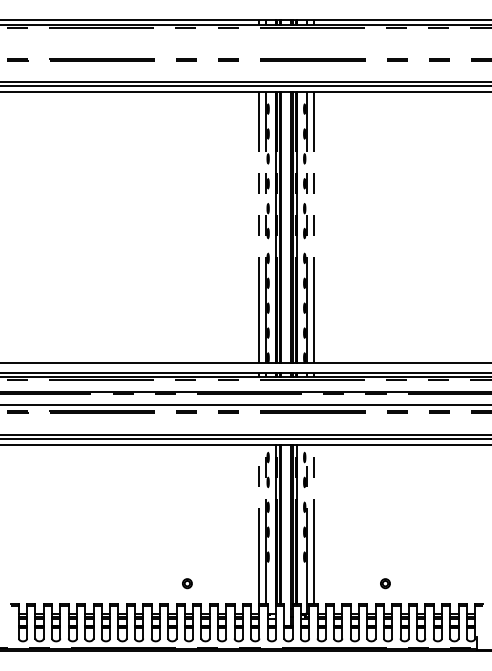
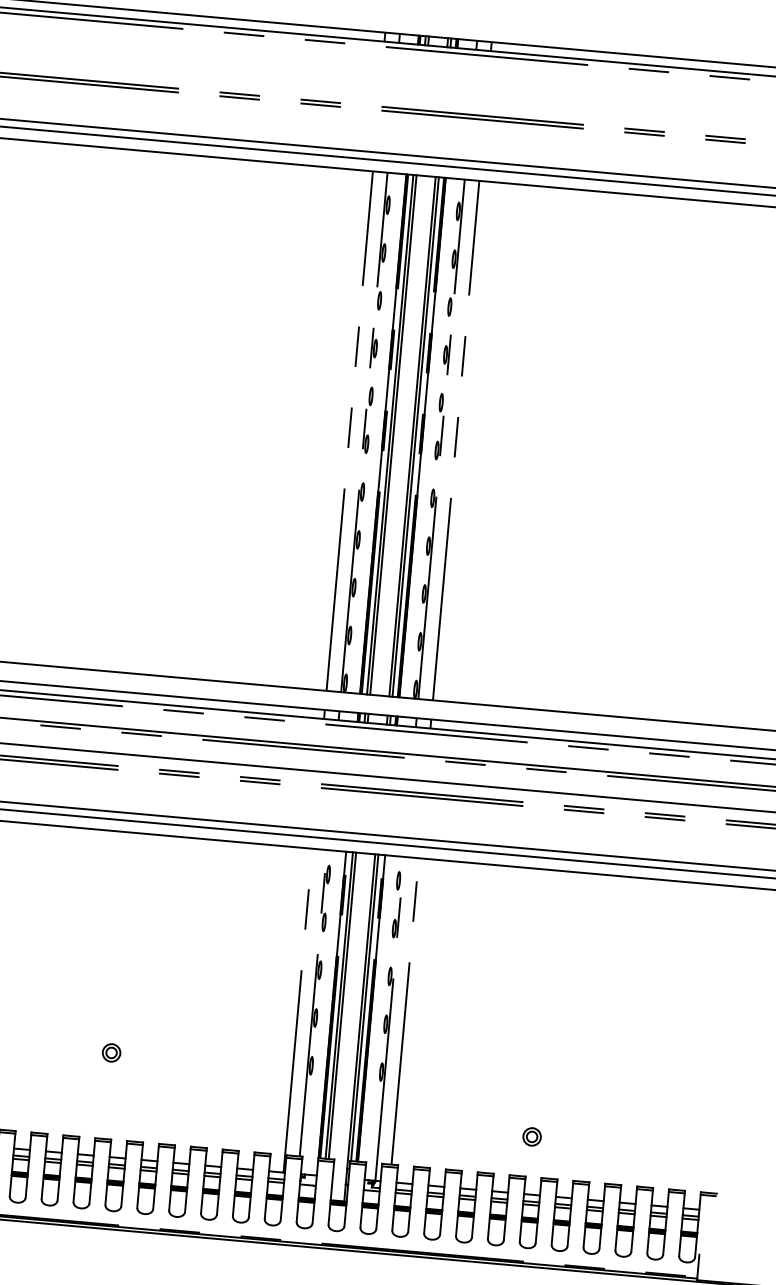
part: (187, 583) -> (111, 1052), moved

